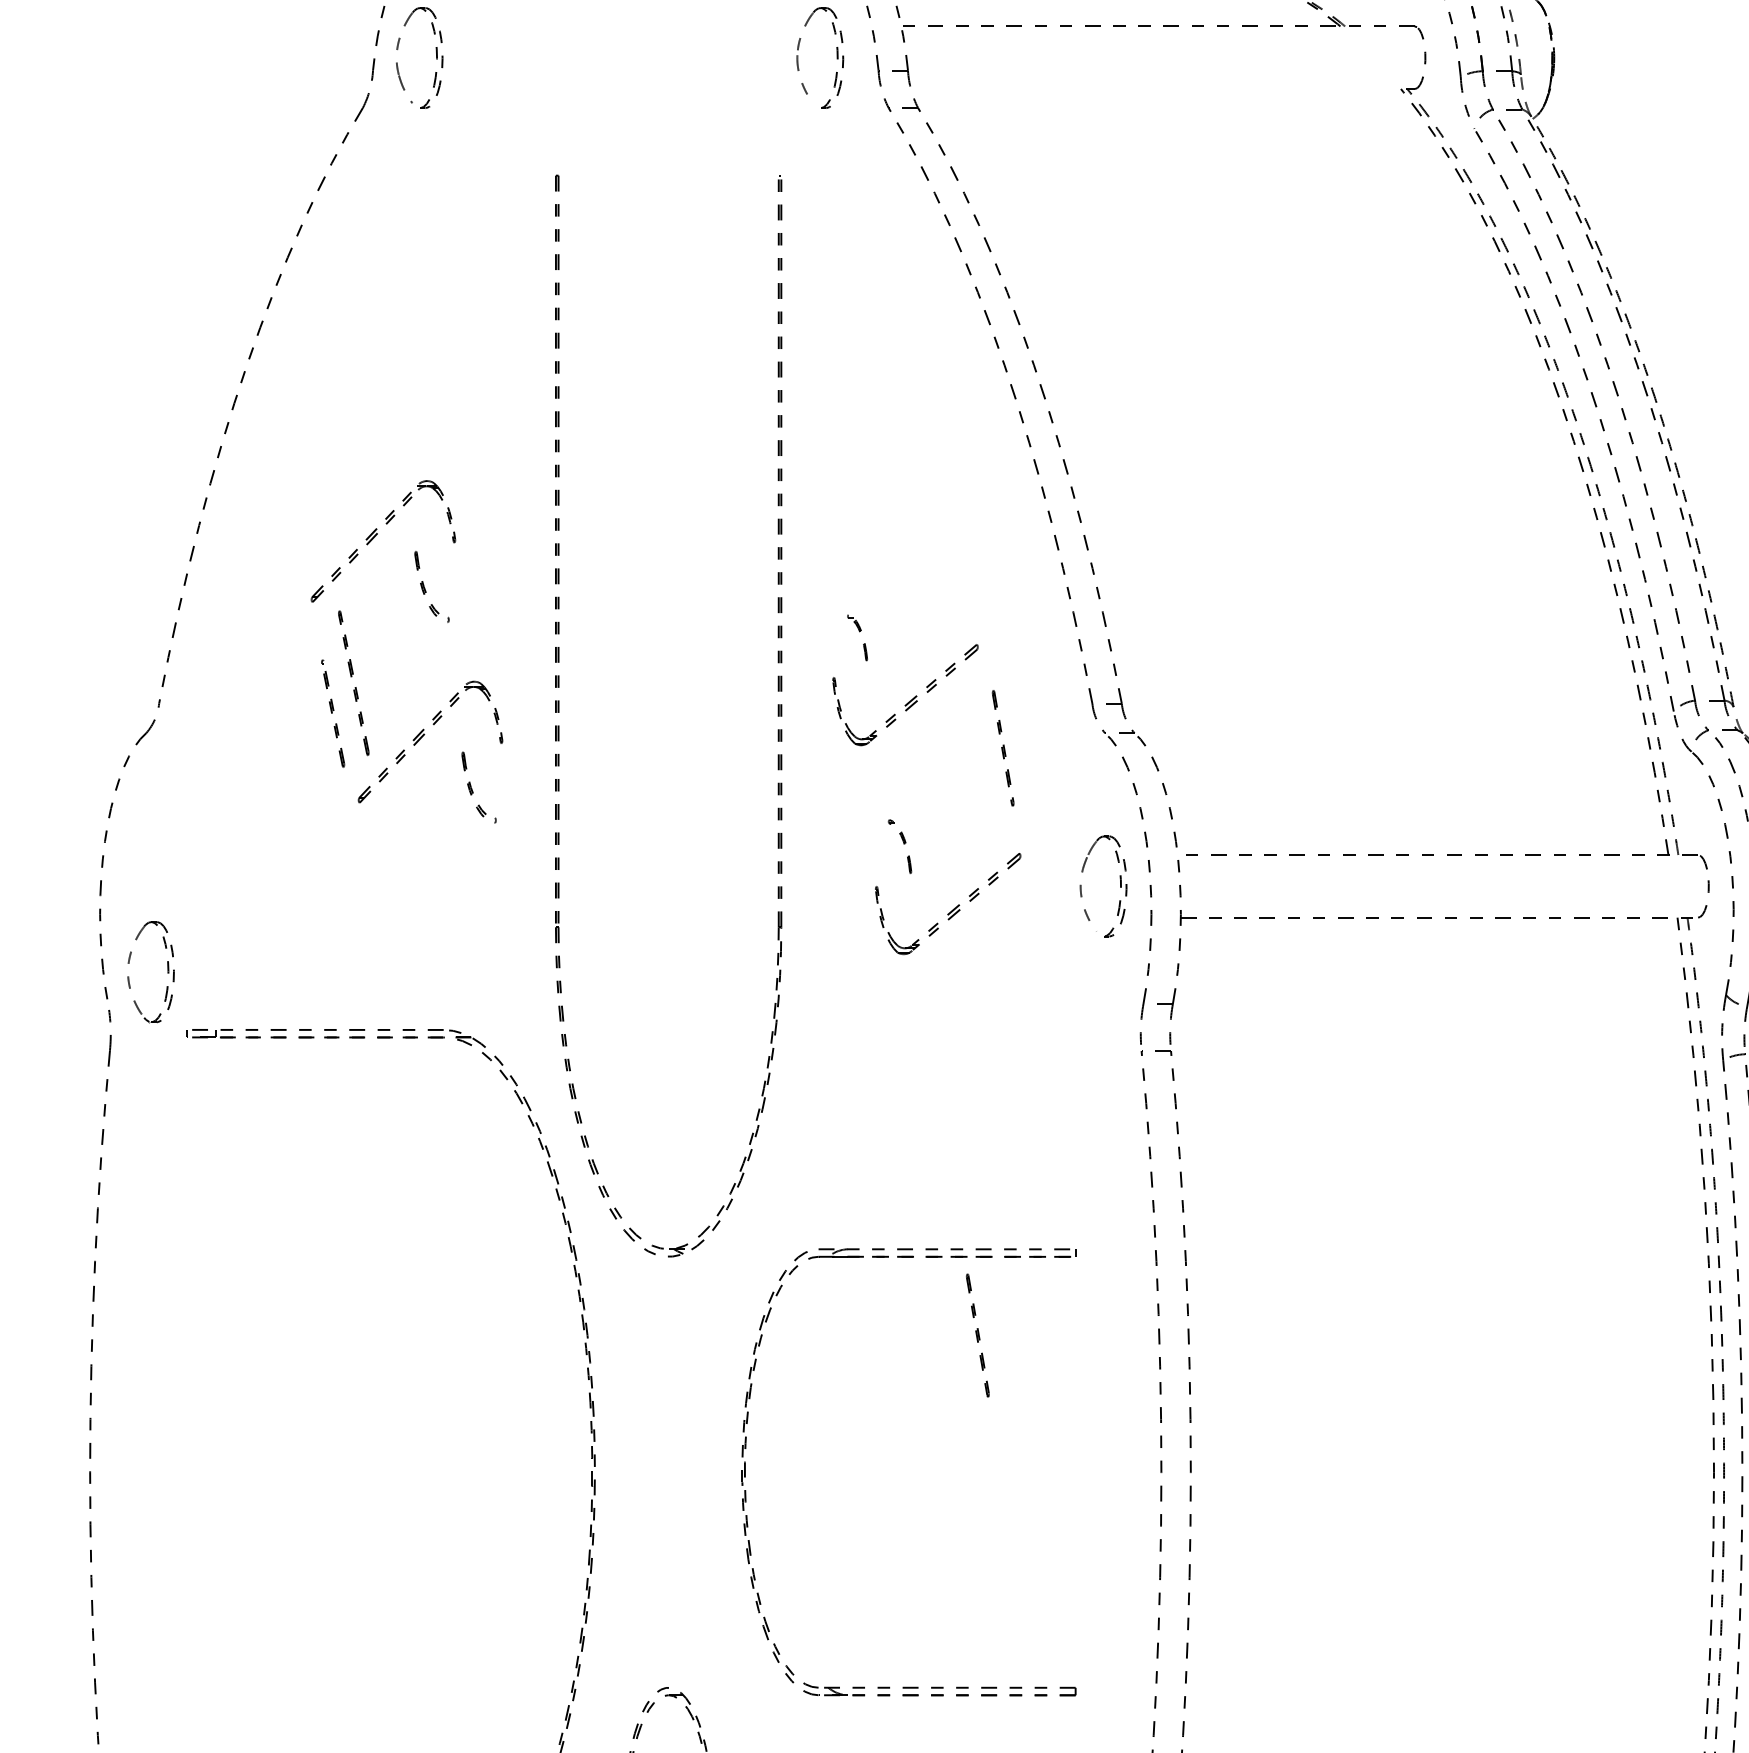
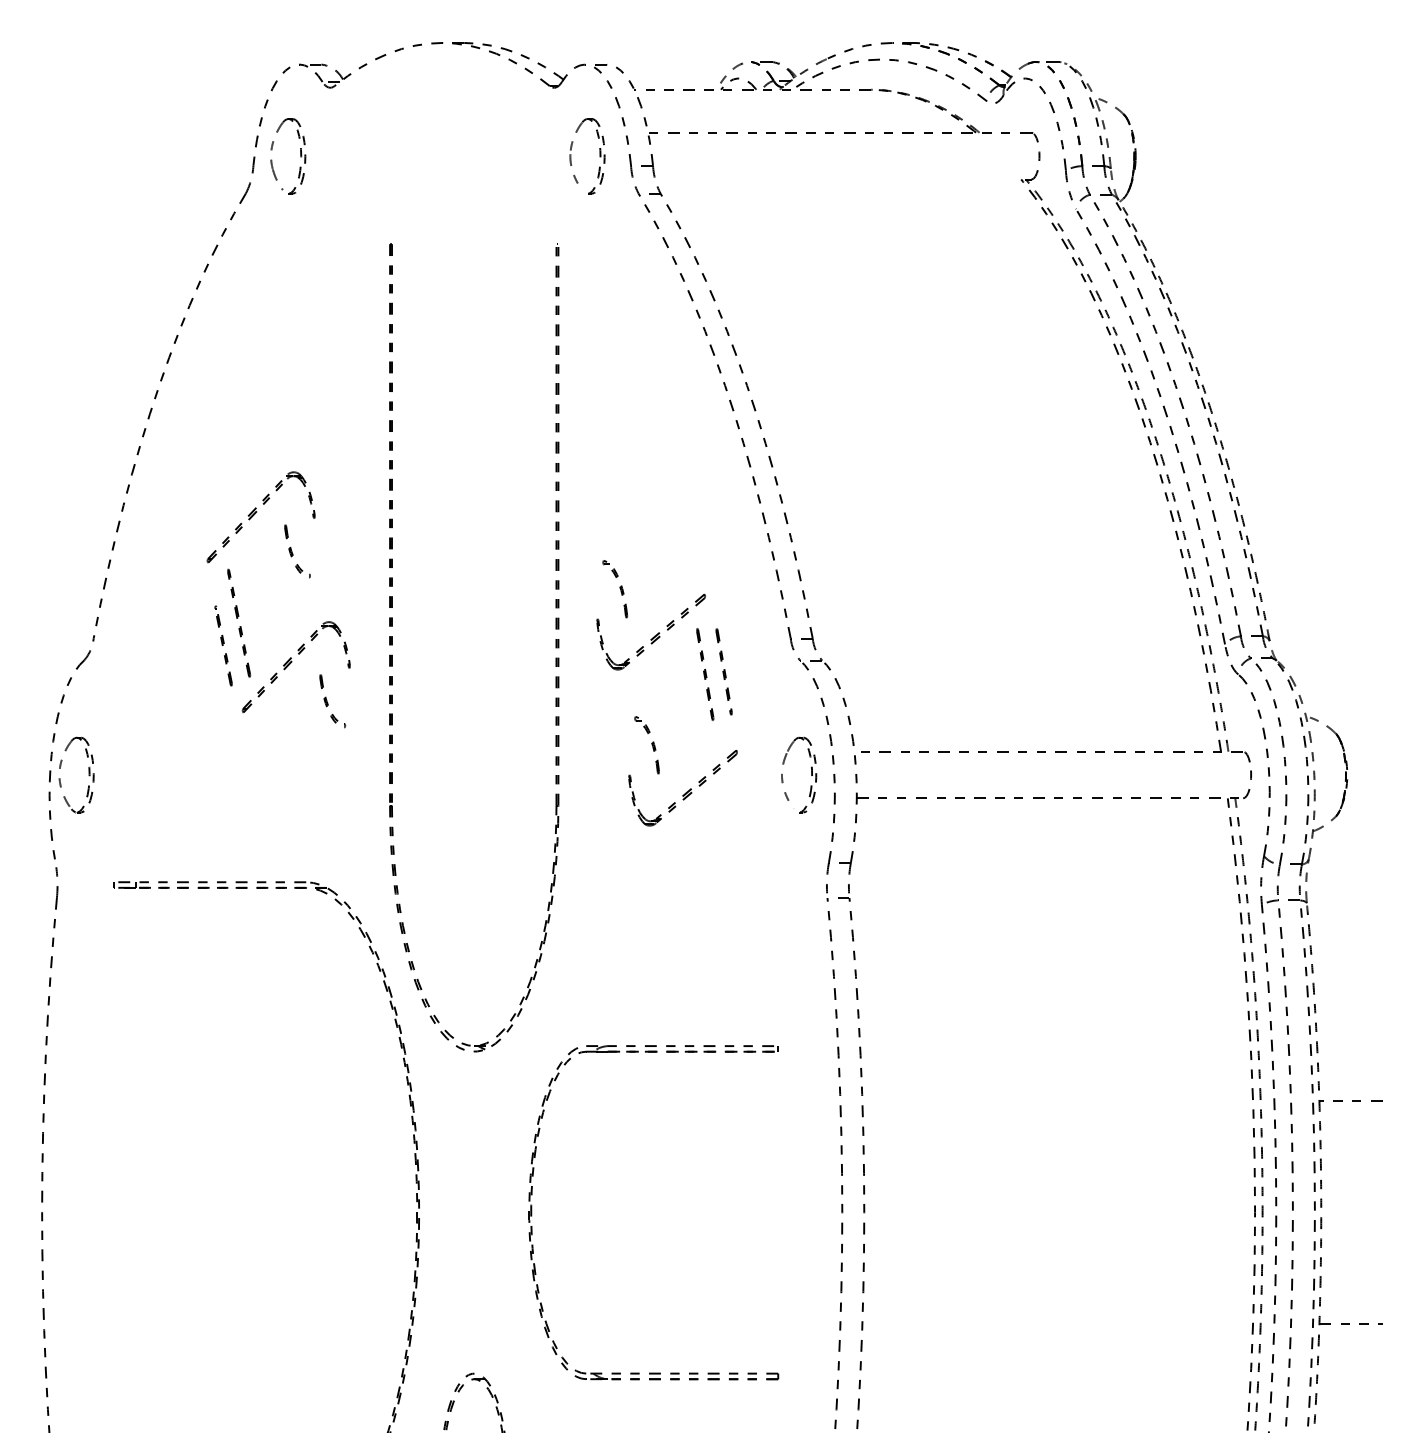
part: (857, 638) -> (615, 589), size x1.67
part: (899, 846) -> (646, 745), size x1.43
part: (166, 971) -> (88, 774), moved
part: (978, 1335) -> (705, 674), moved

